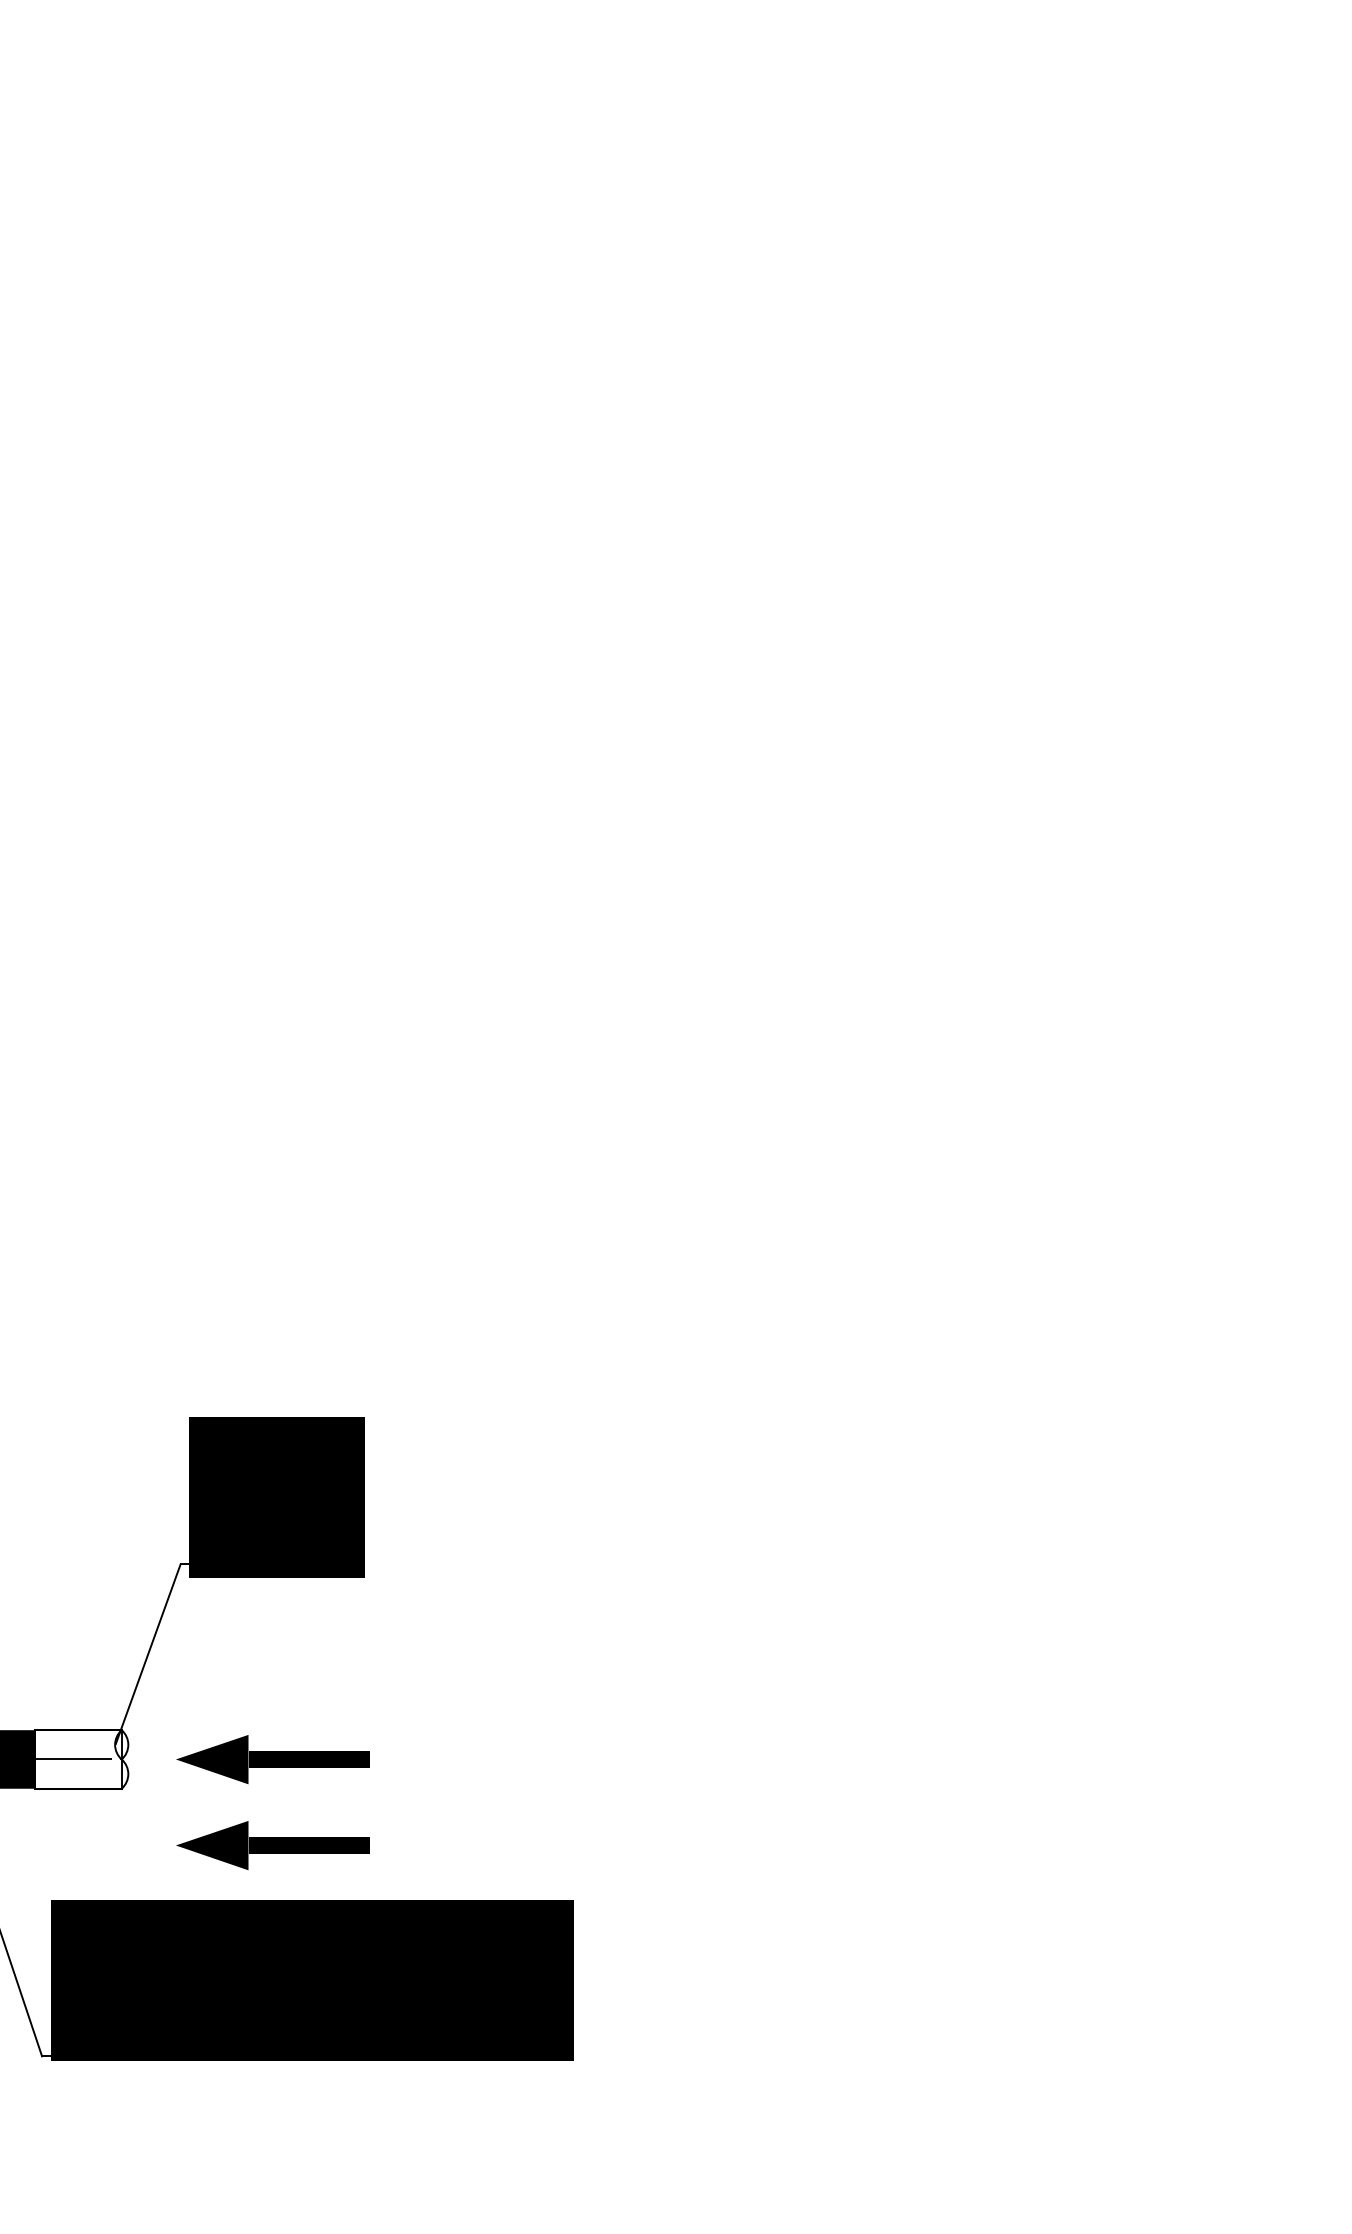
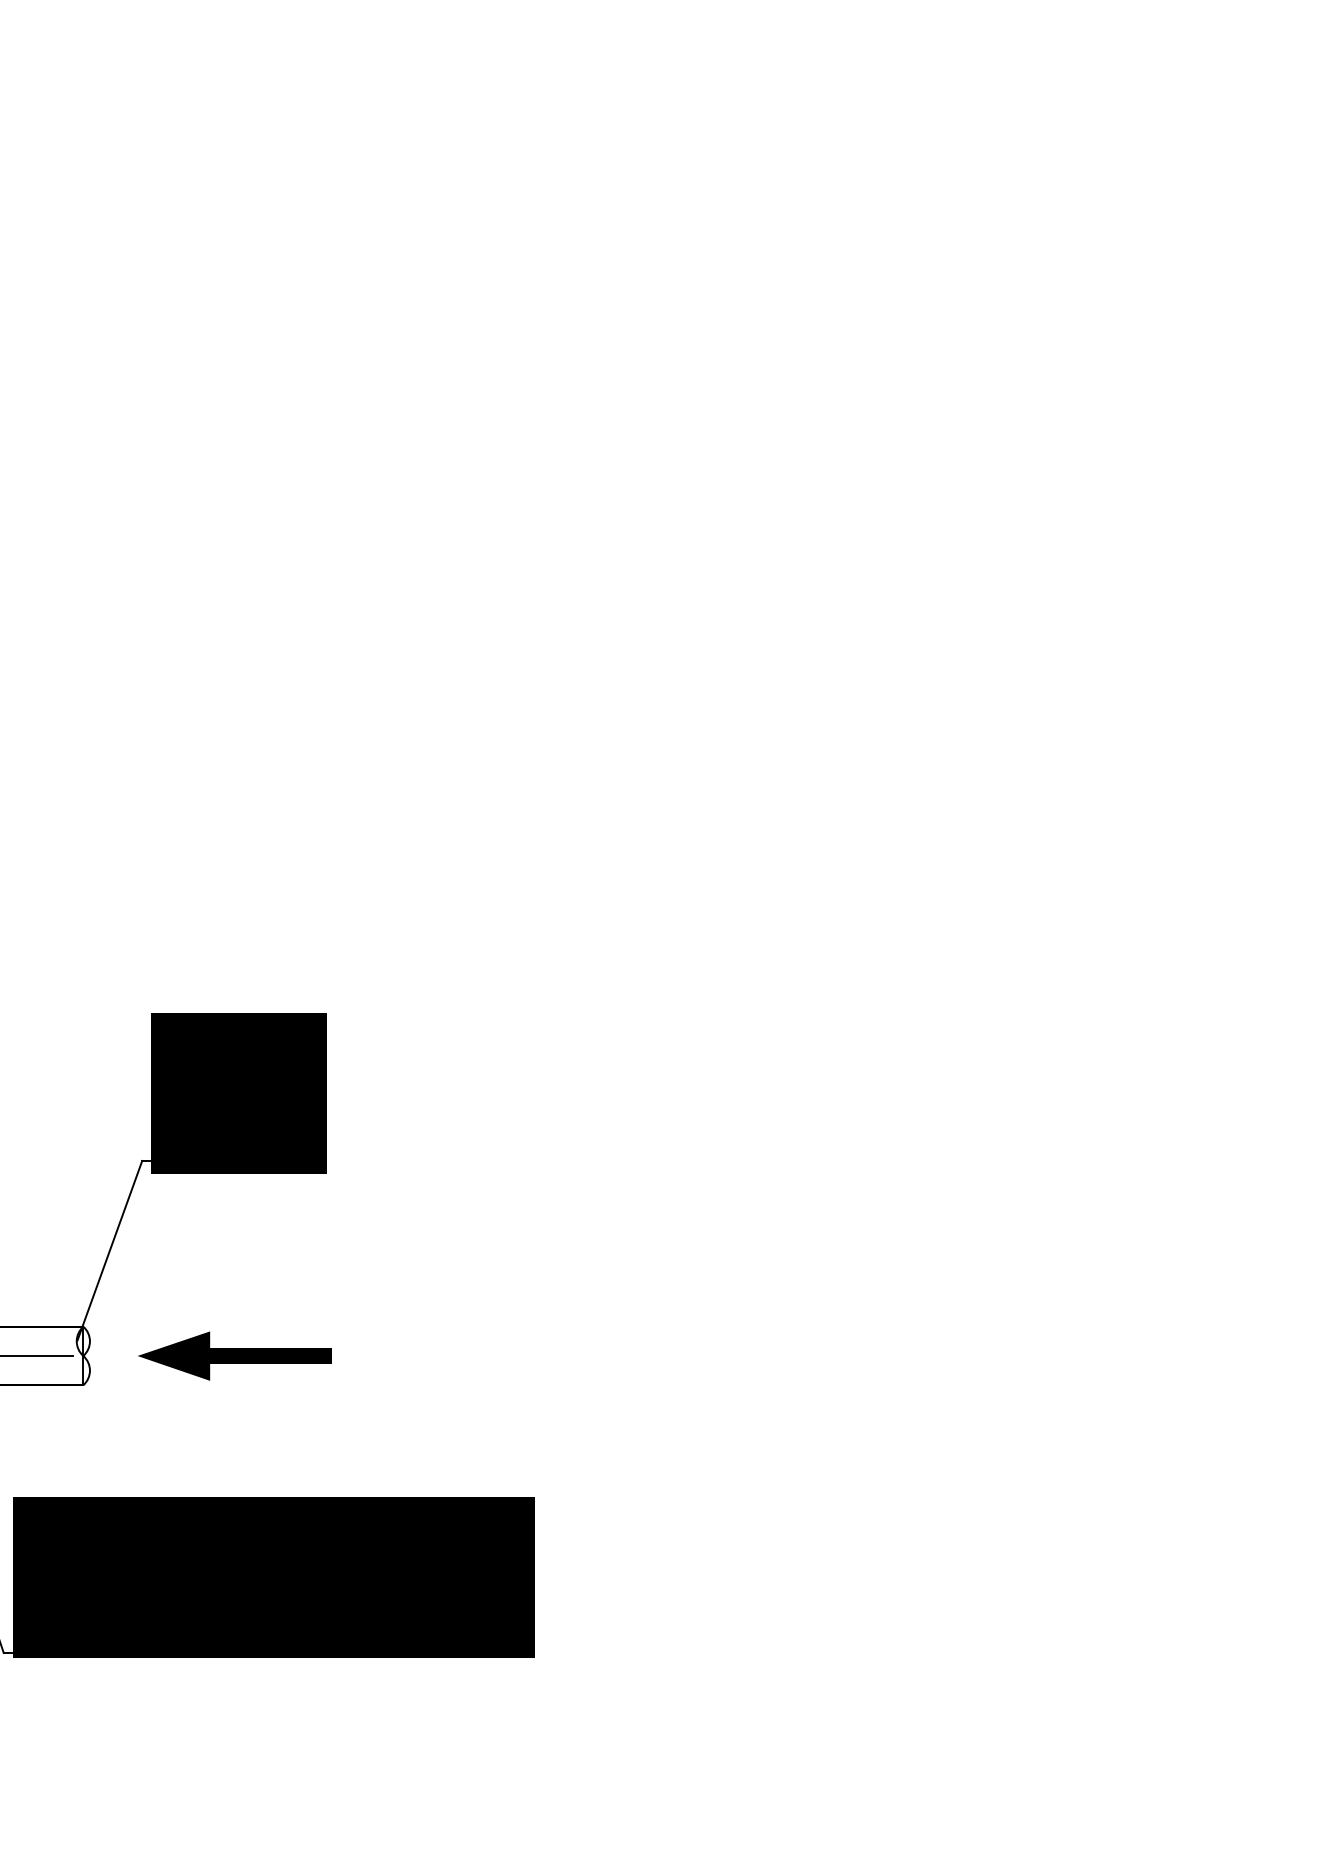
part: (272, 1845) -> (234, 1442), removed

